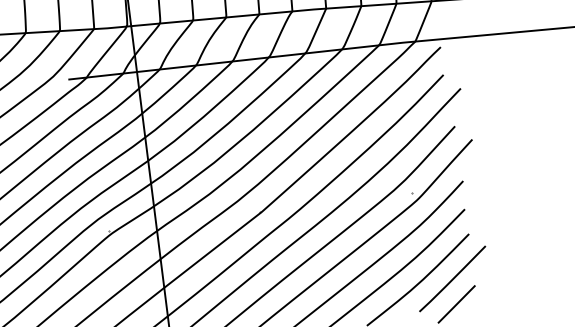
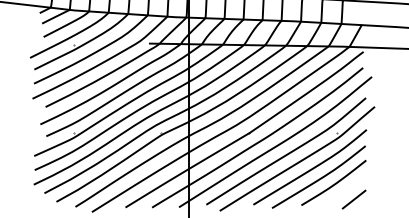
line: (452, 278) -> (353, 184), removed

